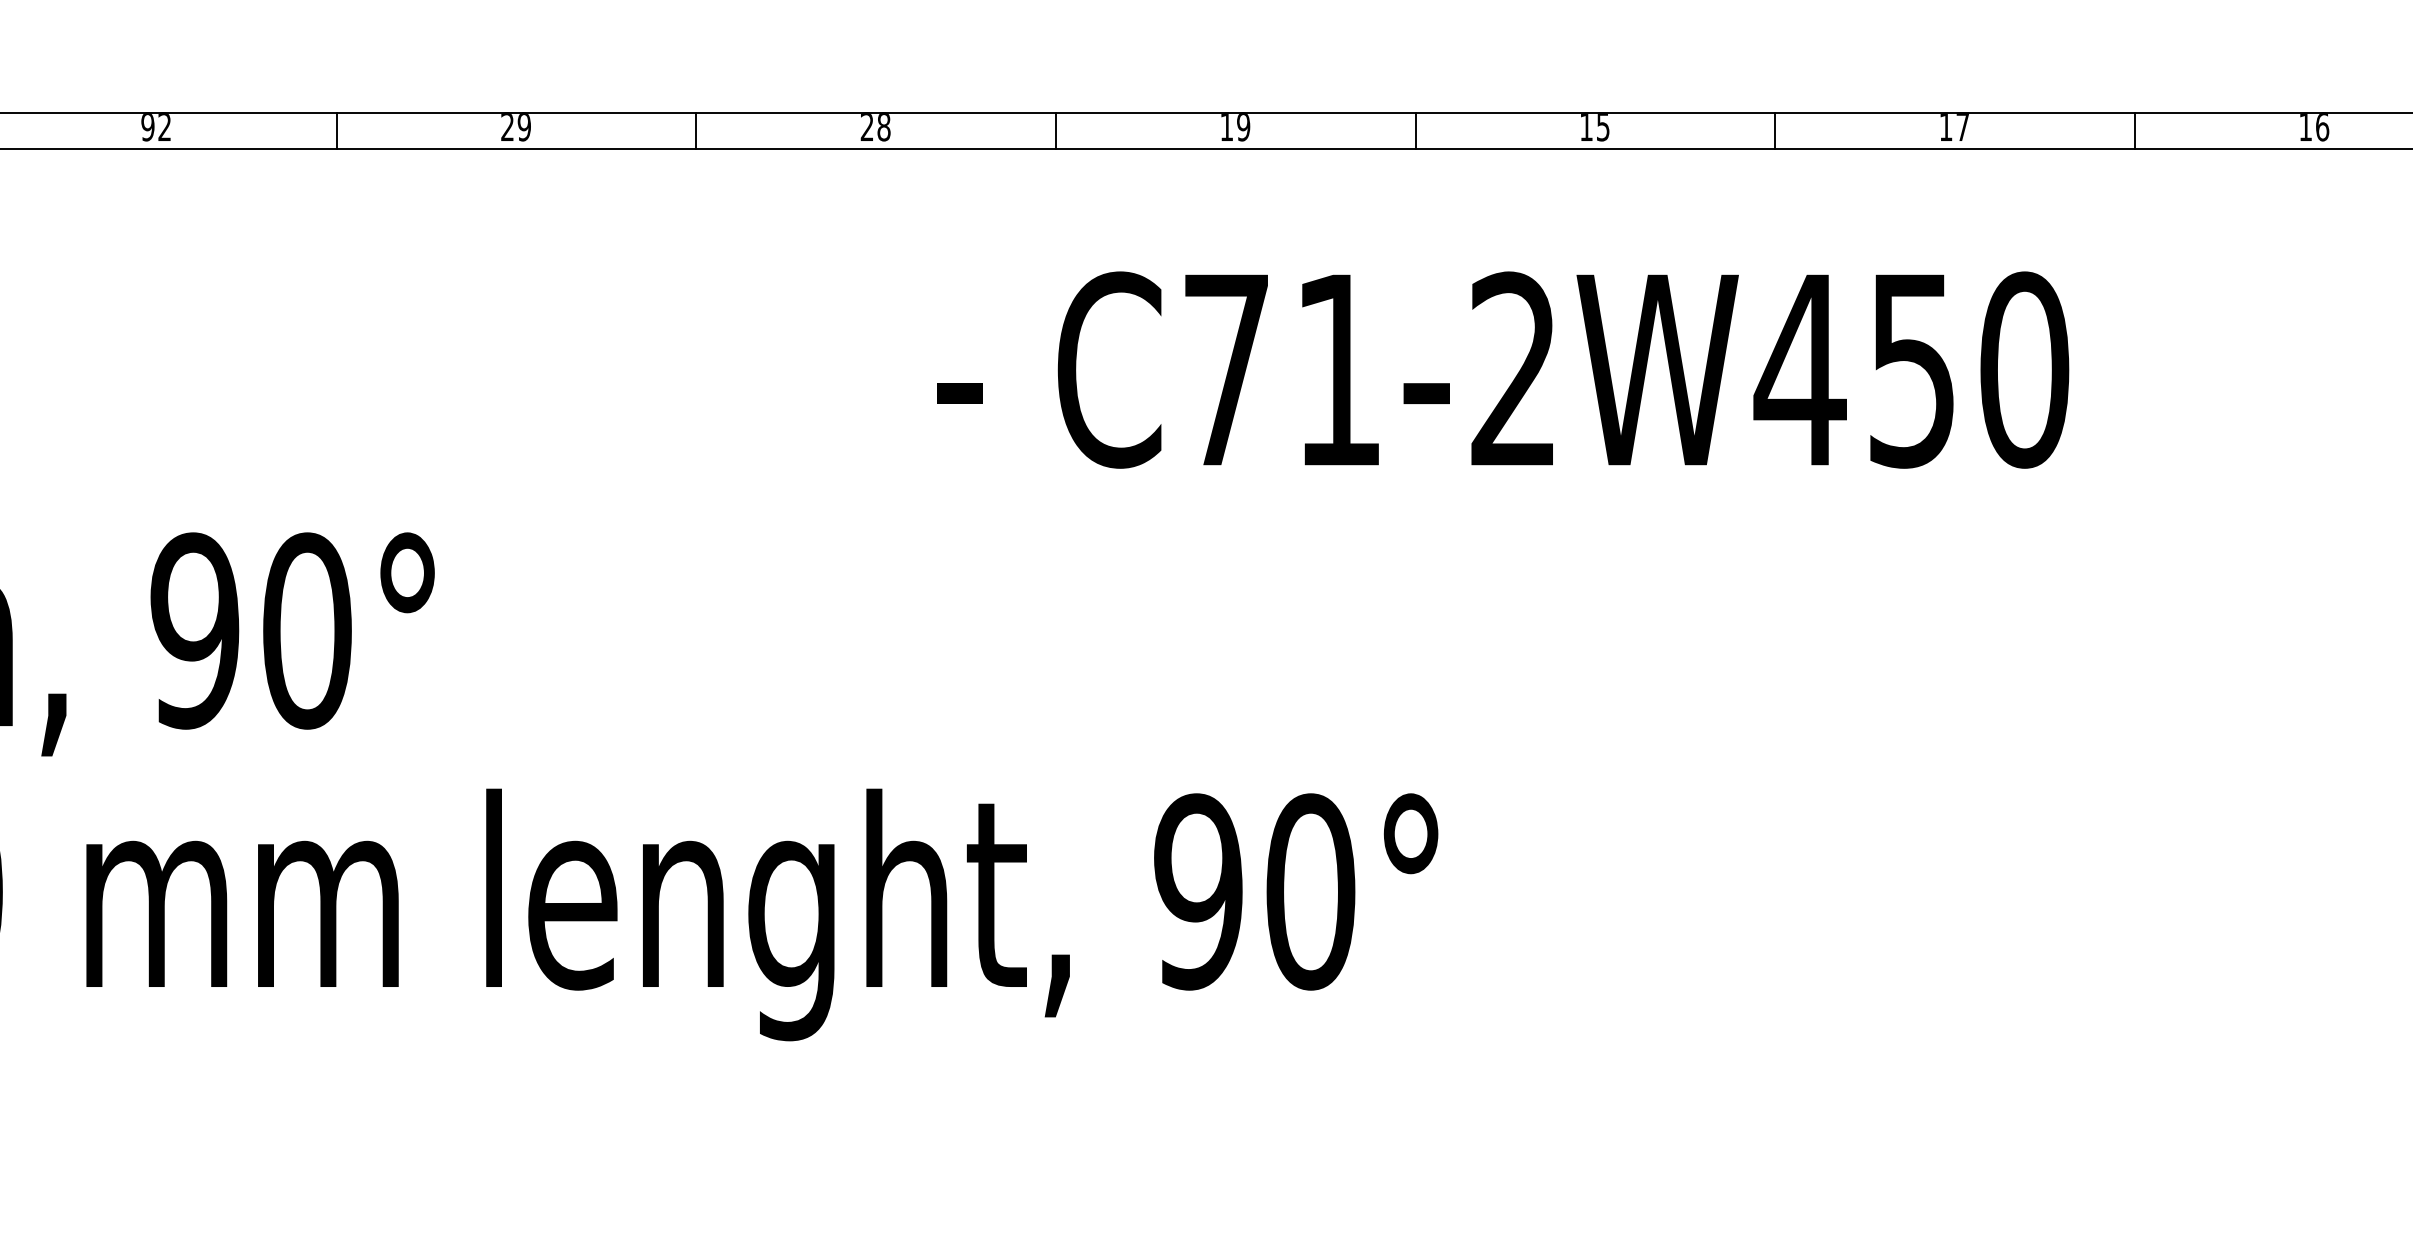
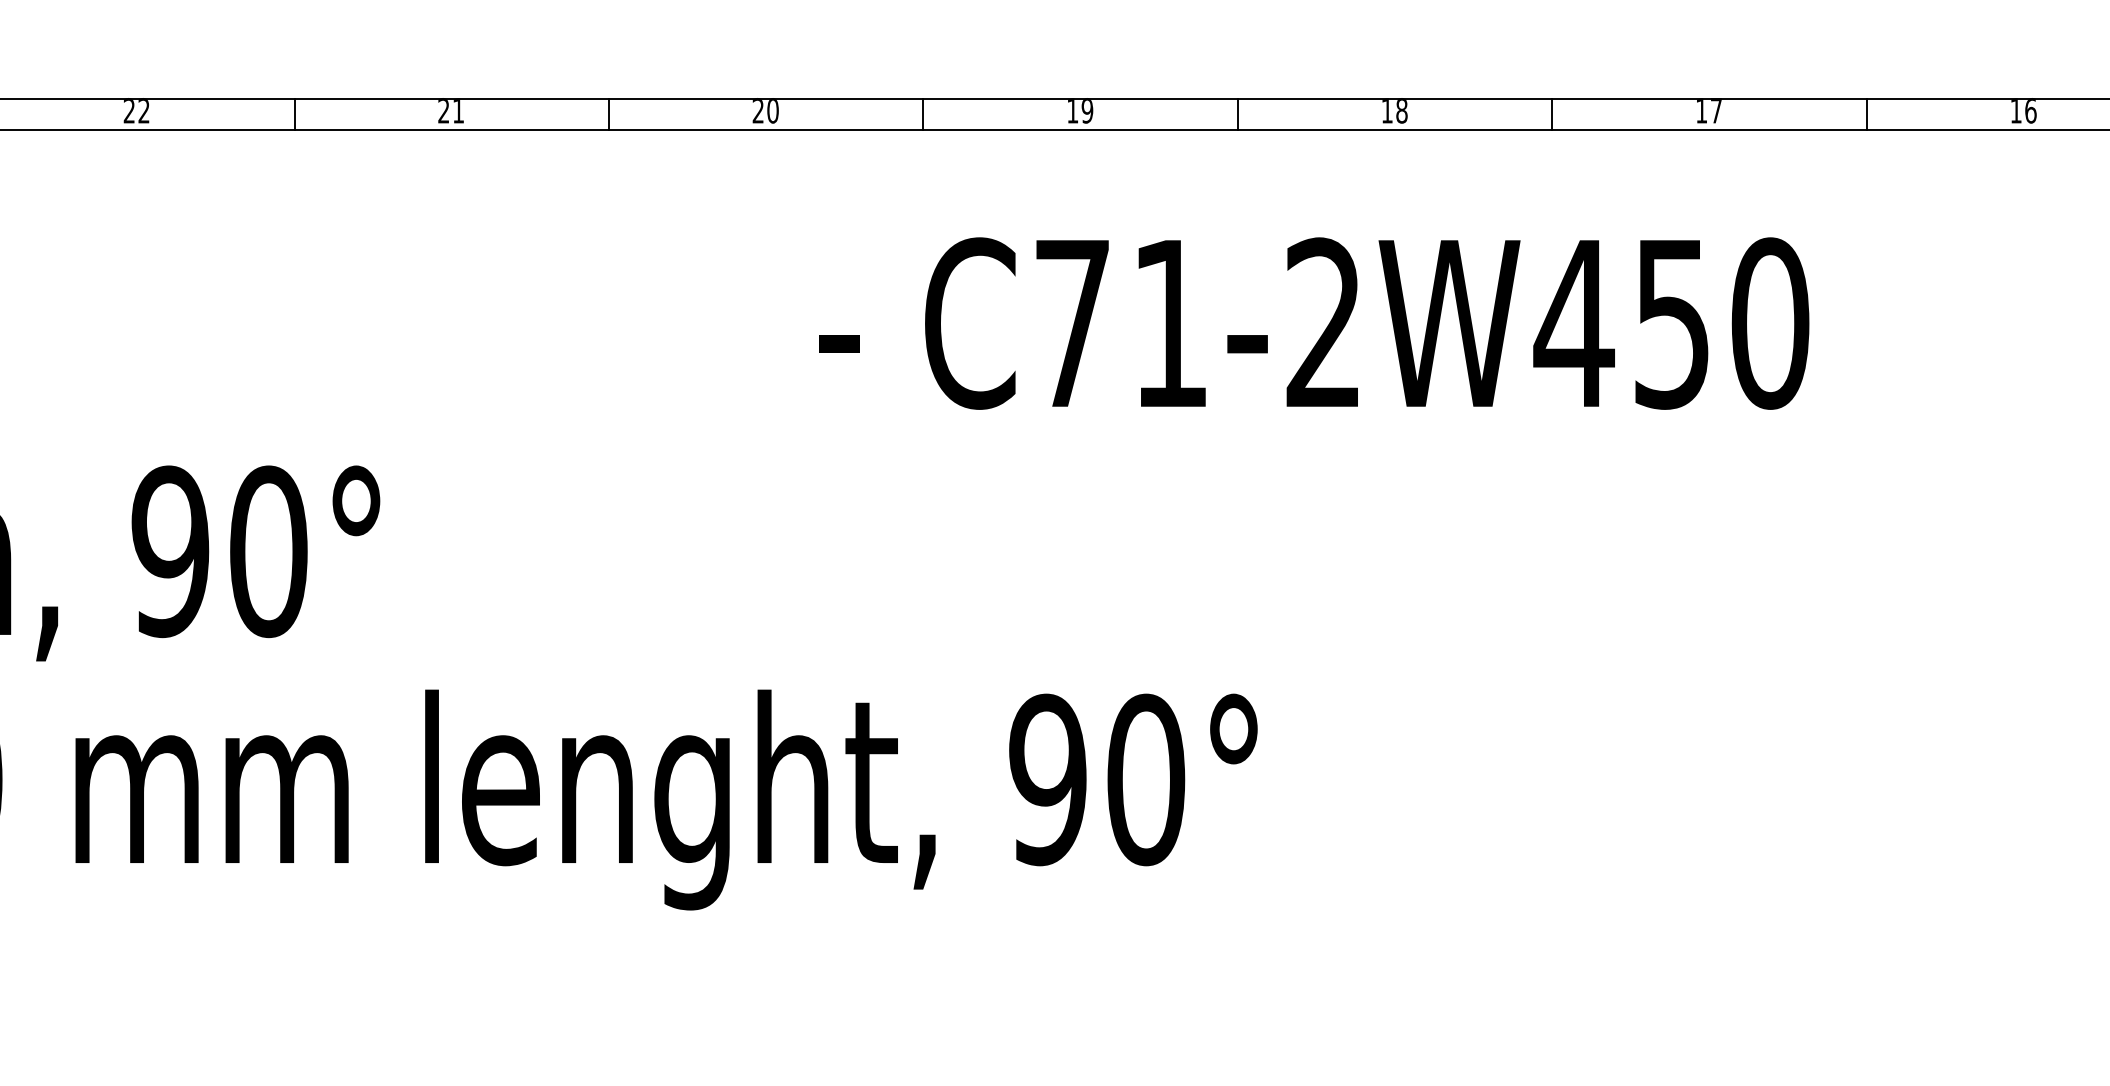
text: (148, 127) -> (129, 111), 92 -> 22
text: (524, 127) -> (458, 111), 29 -> 21
text: (883, 127) -> (772, 111), 28 -> 20
text: (1602, 127) -> (1401, 111), 15 -> 18

